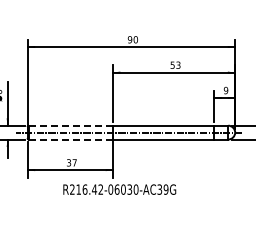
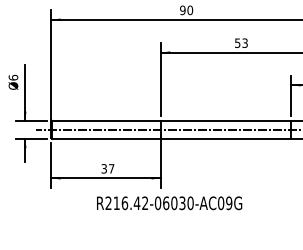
line: (71, 125) -> (107, 120), dashed -> solid
line: (71, 139) -> (107, 138), dashed -> solid
text: (159, 189) -> (220, 203), R216.42-06030-AC39G -> R216.42-06030-AC09G

